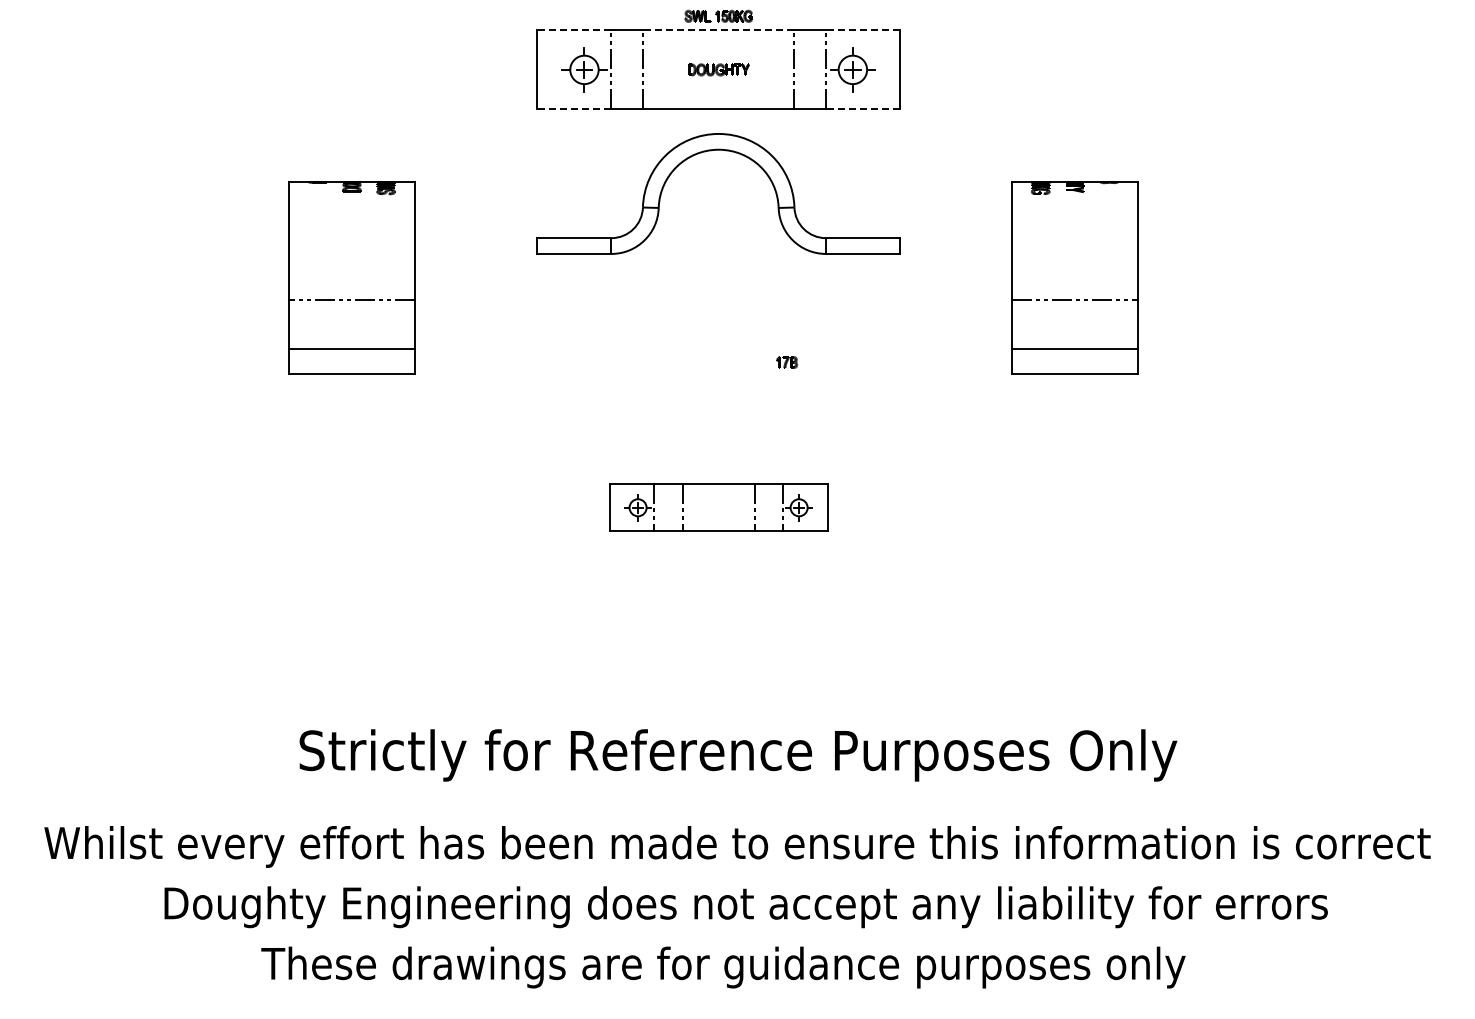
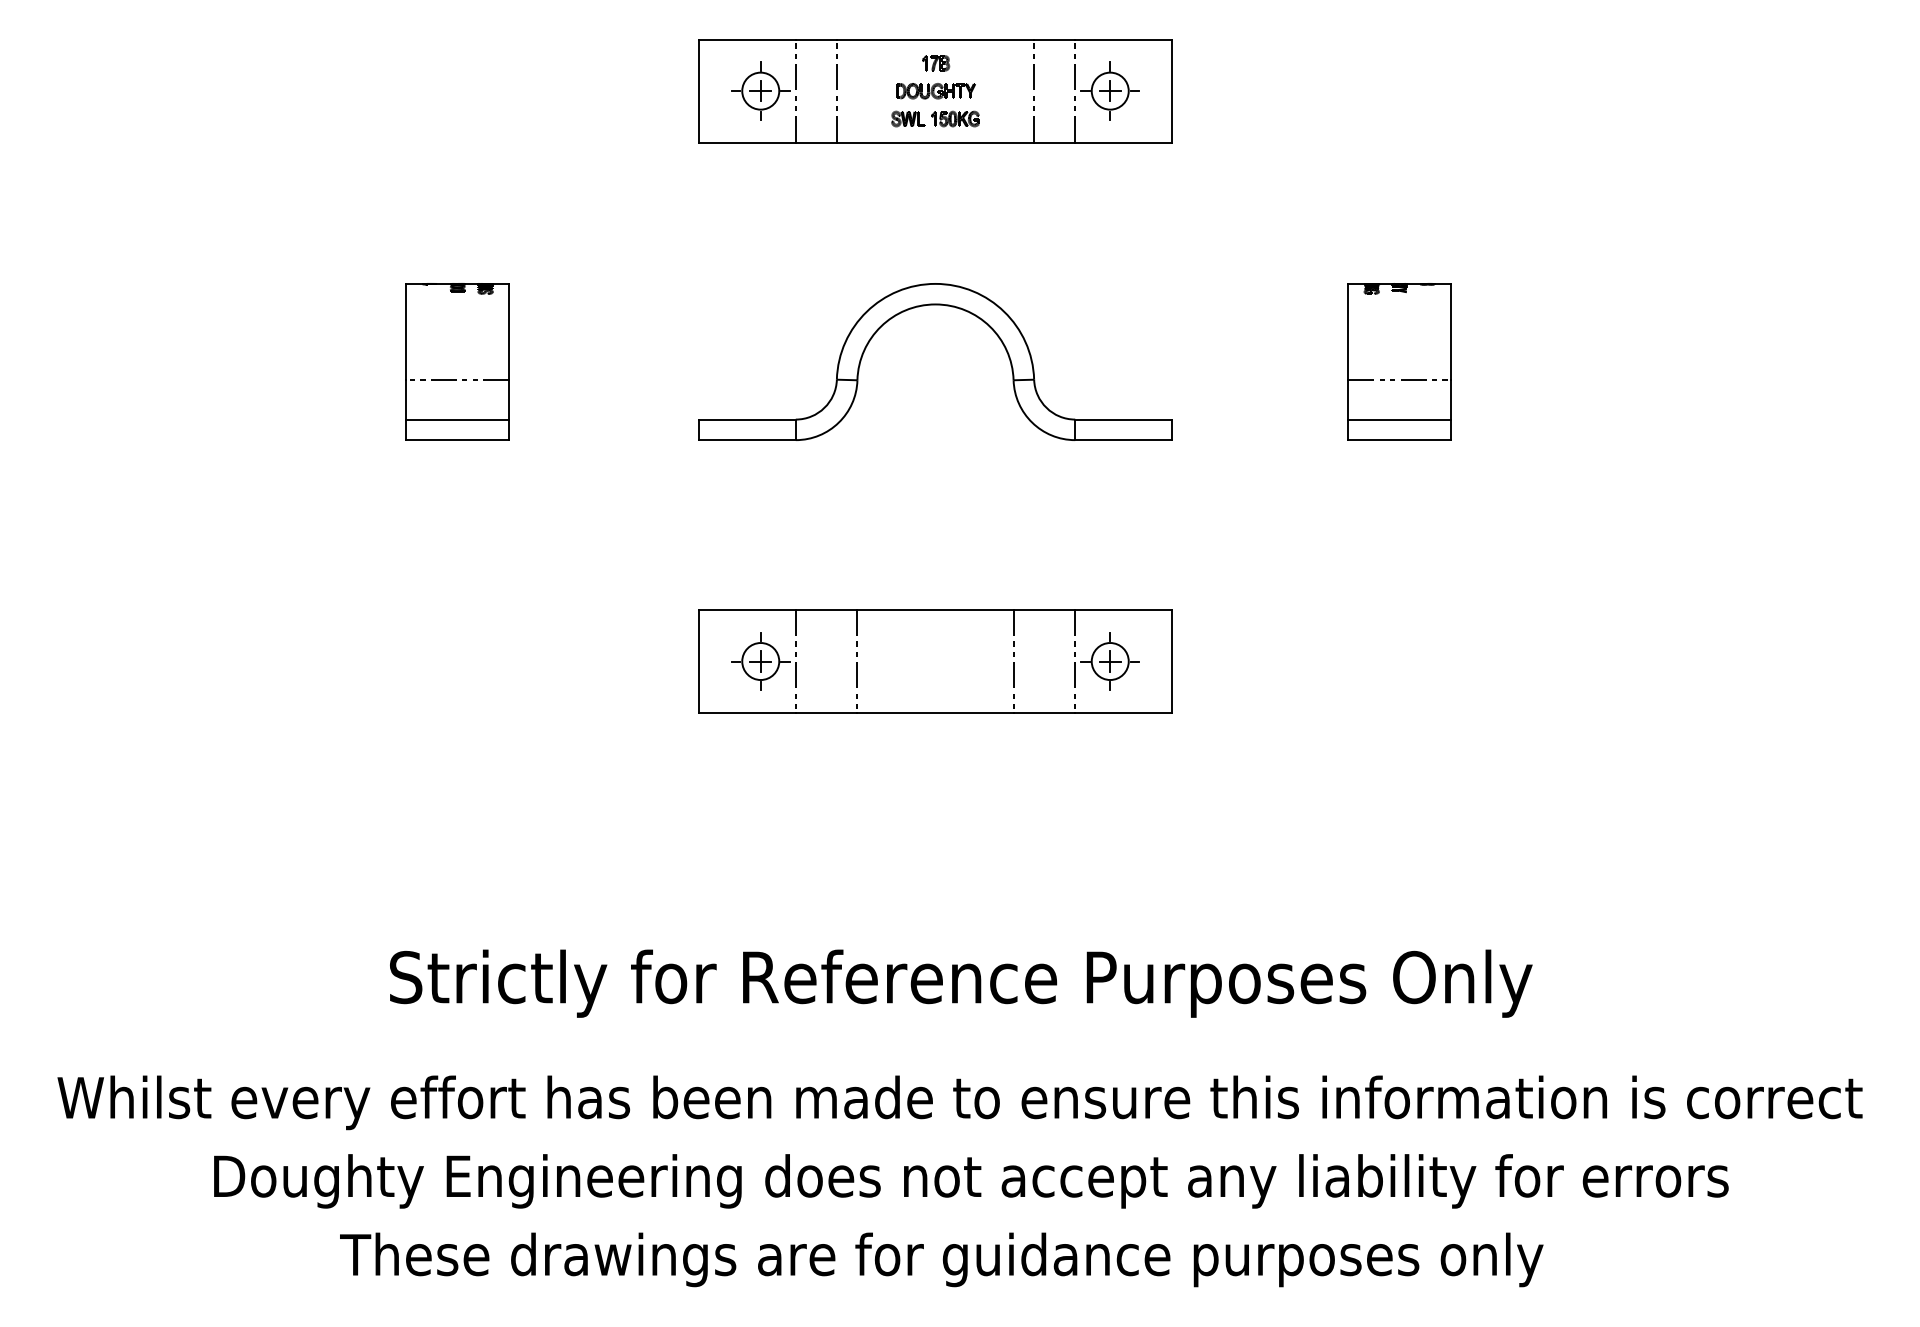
part: (718, 15) -> (935, 117), moved
line: (573, 30) -> (746, 39), dashed -> solid
line: (718, 30) -> (935, 39), dashed -> solid
line: (862, 30) -> (1122, 39), dashed -> solid
line: (573, 109) -> (746, 142), dashed -> solid
line: (862, 109) -> (1122, 142), dashed -> solid
part: (711, 151) -> (926, 306), moved
part: (351, 277) -> (457, 361), size x0.62
part: (1075, 277) -> (1400, 361), size x0.62
part: (787, 362) -> (936, 63), moved
part: (718, 507) -> (935, 660), size x1.67

